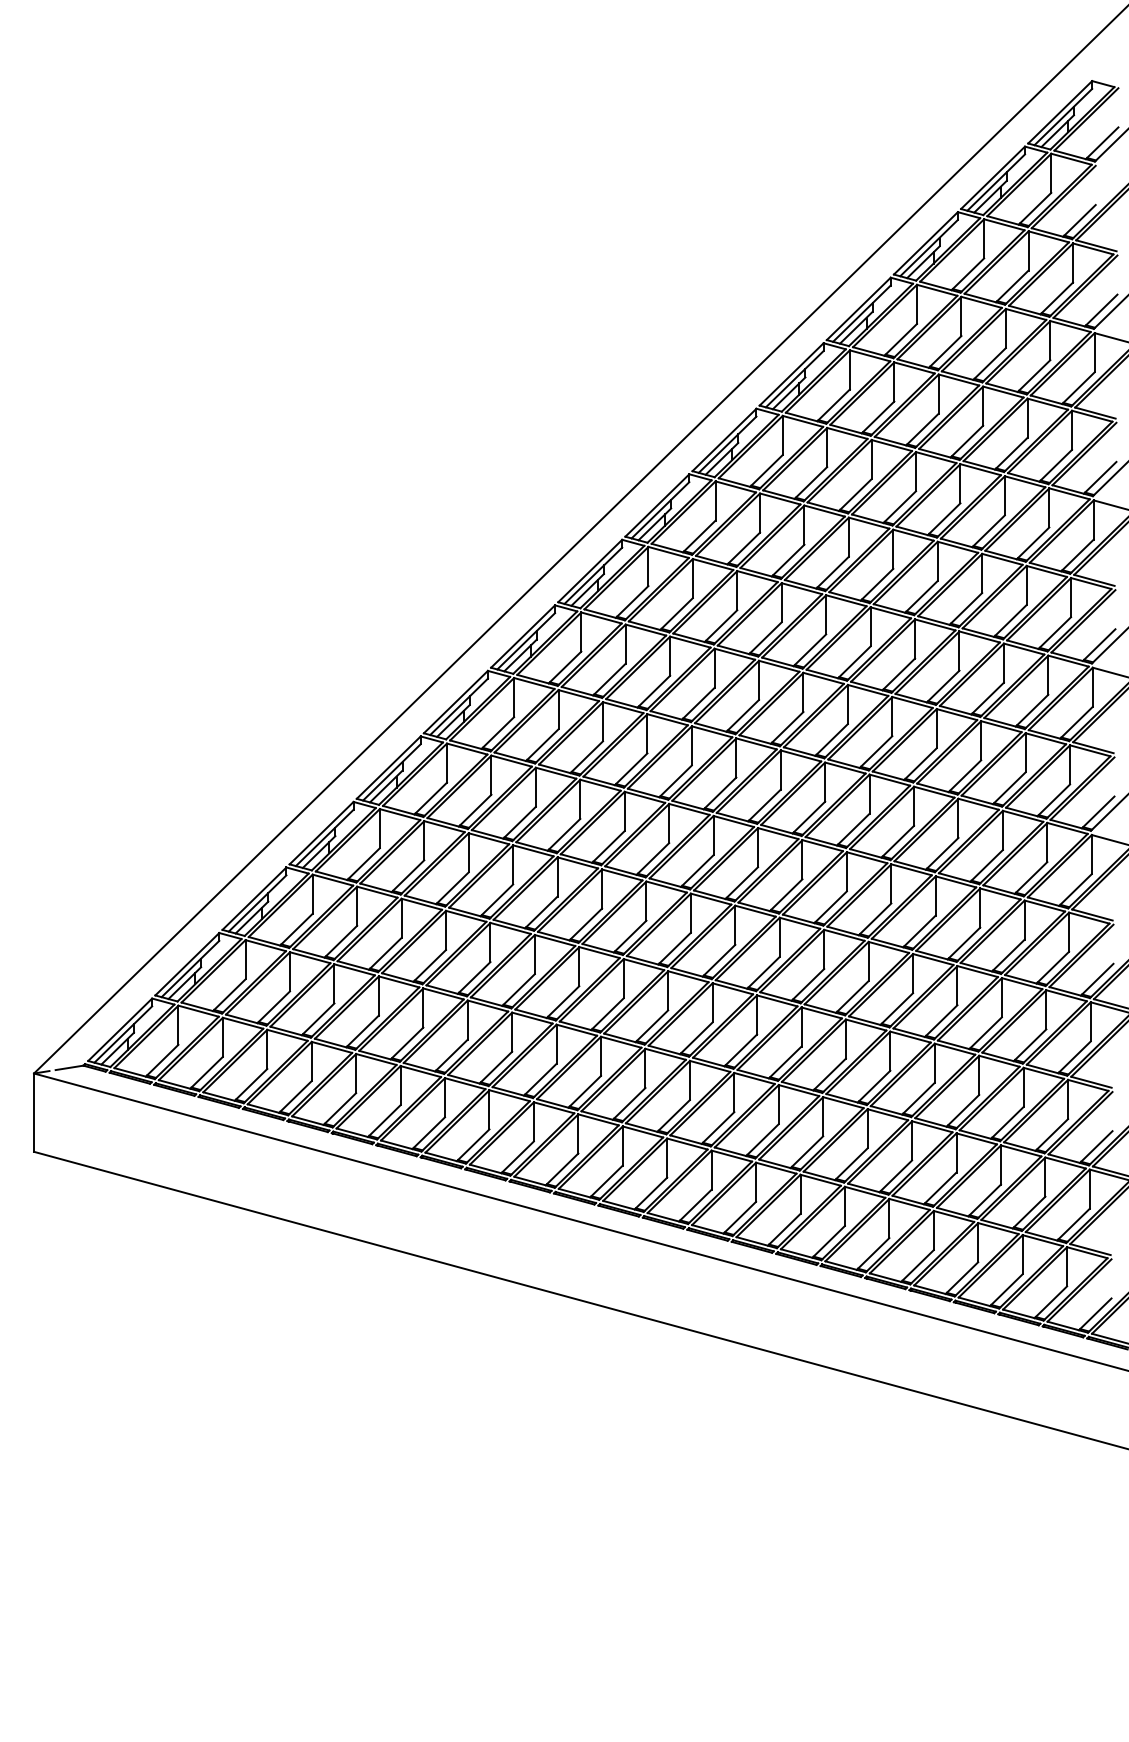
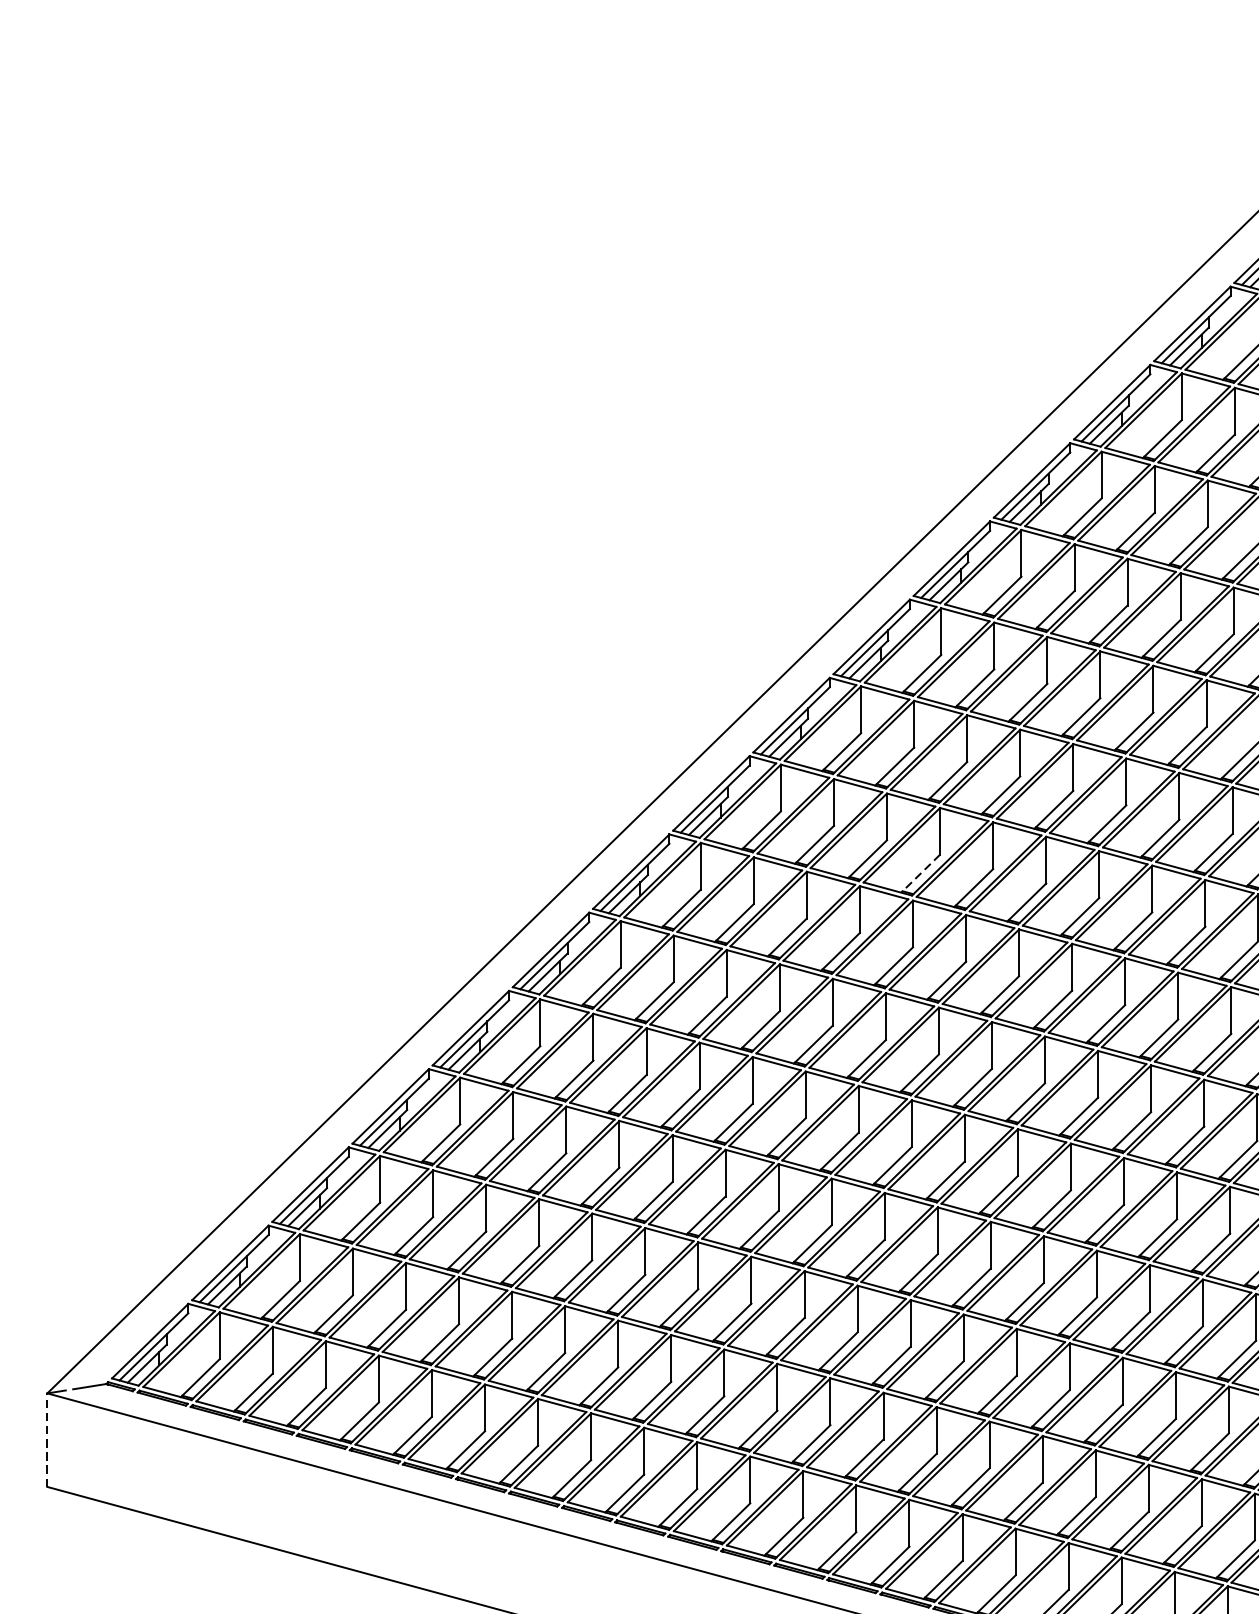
line: (765, 638) -> (920, 873), solid -> dashed
line: (34, 1112) -> (47, 1439), solid -> dashed

